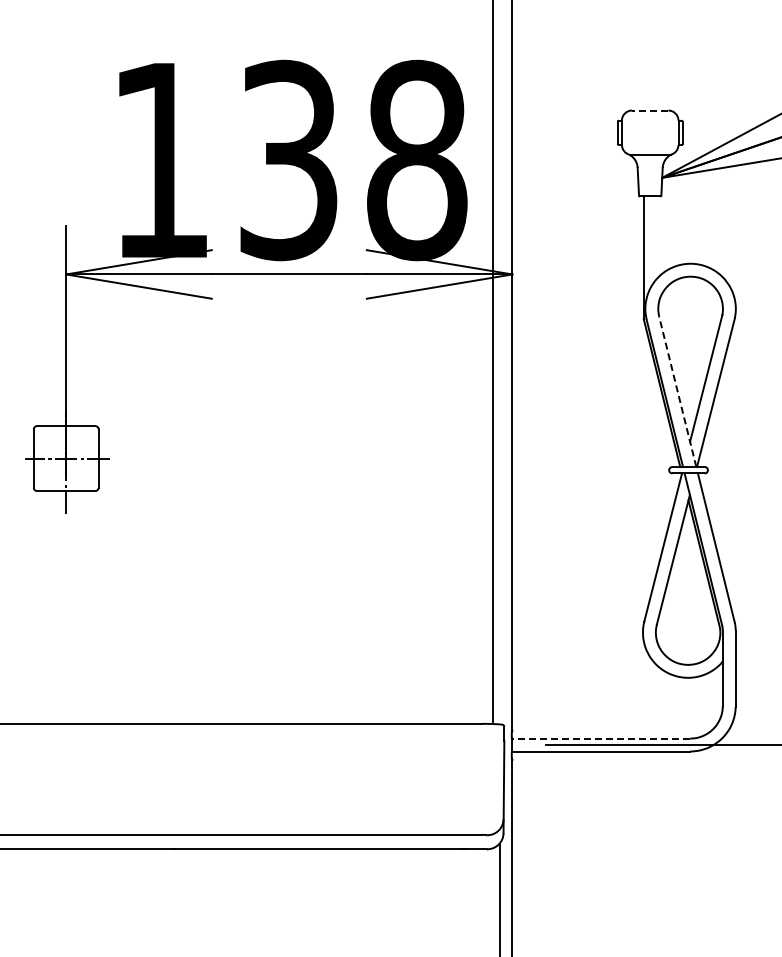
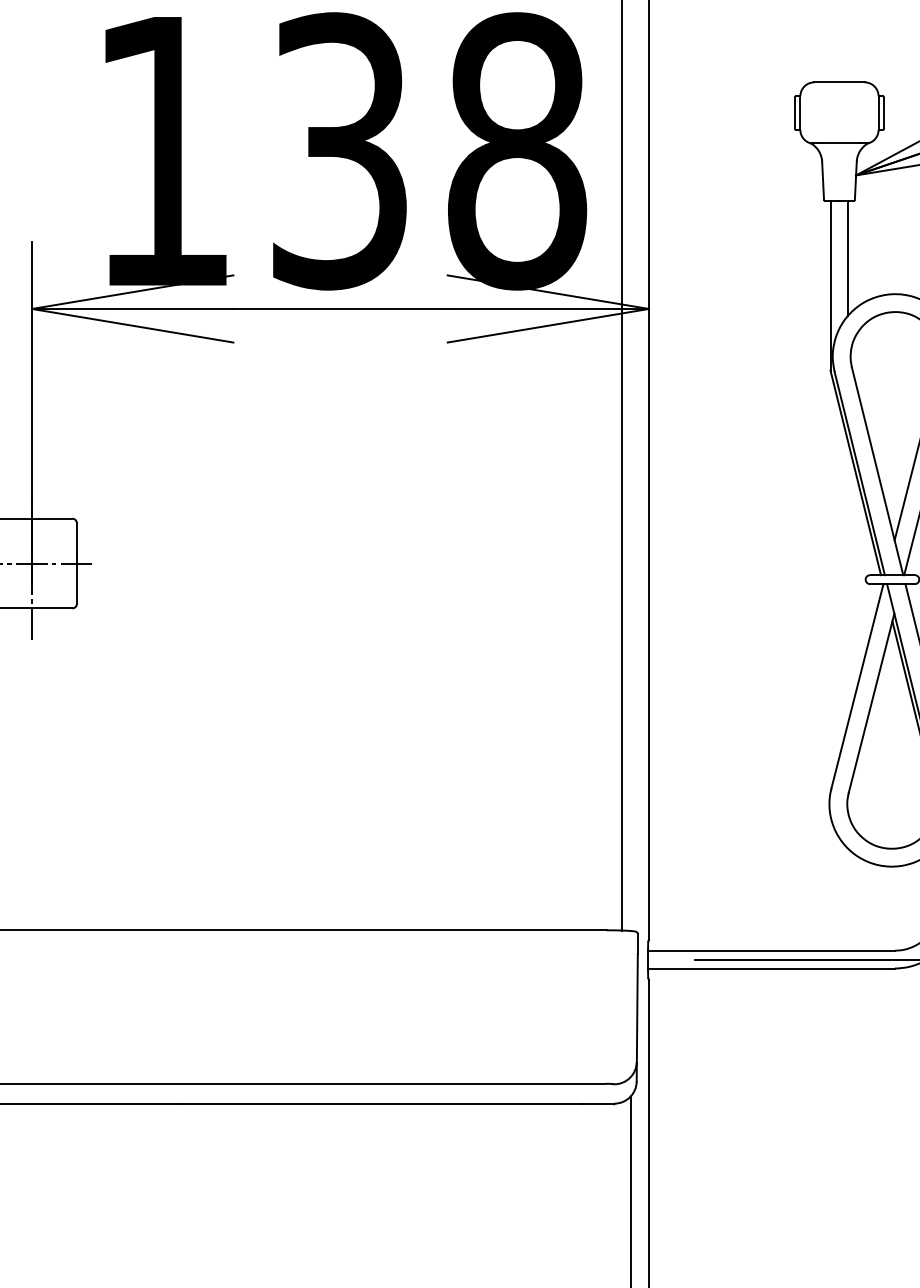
line: (649, 110) -> (838, 82), dashed -> solid
line: (656, 237) -> (848, 257), added
line: (677, 391) -> (877, 470), dashed -> solid
line: (600, 738) -> (770, 950), dashed -> solid

